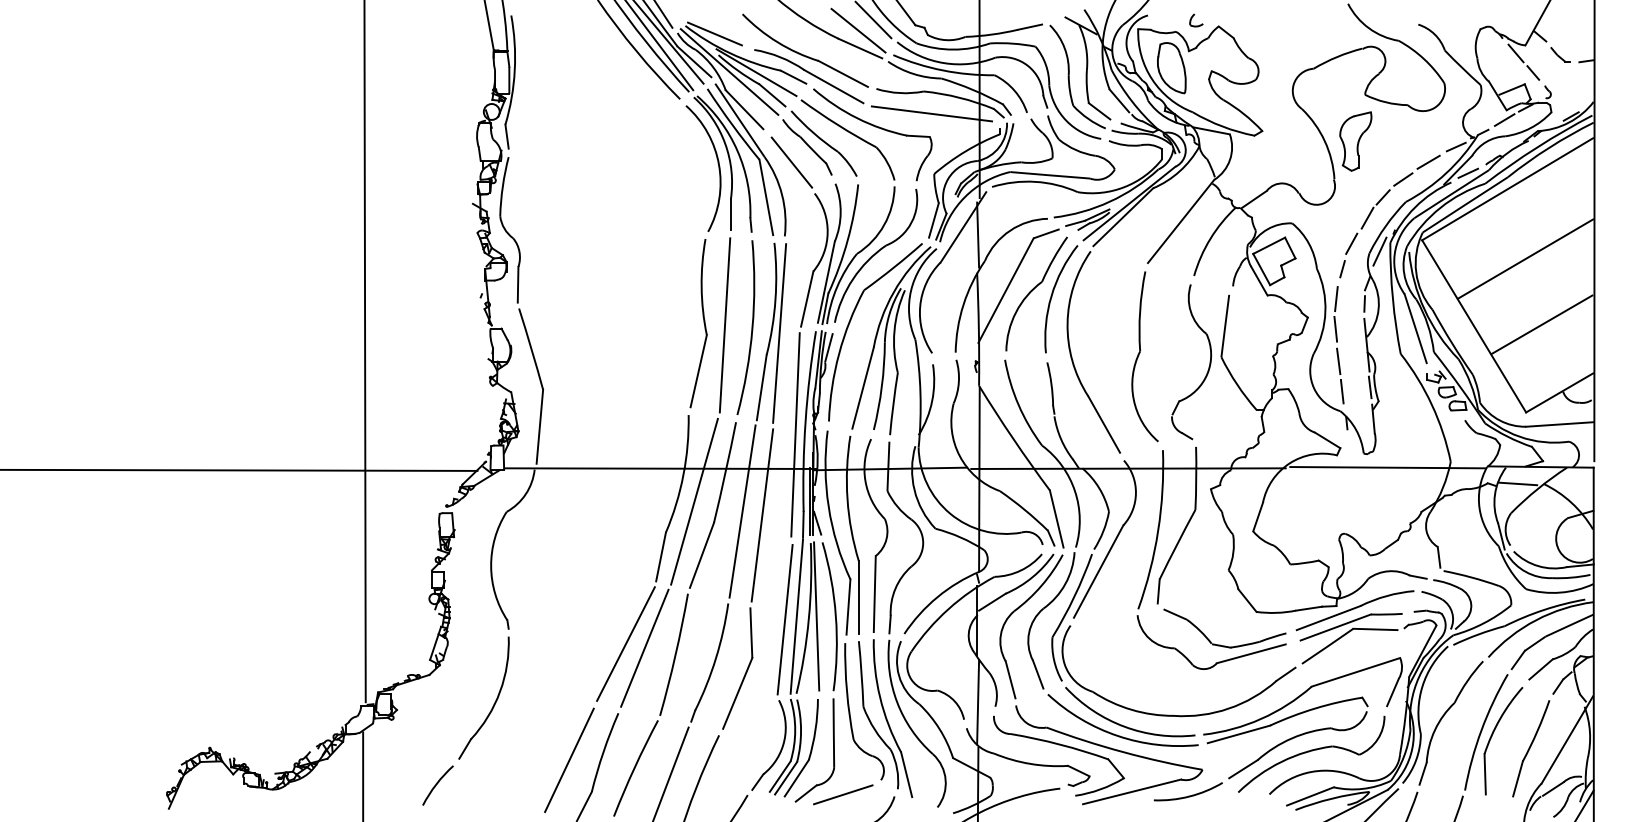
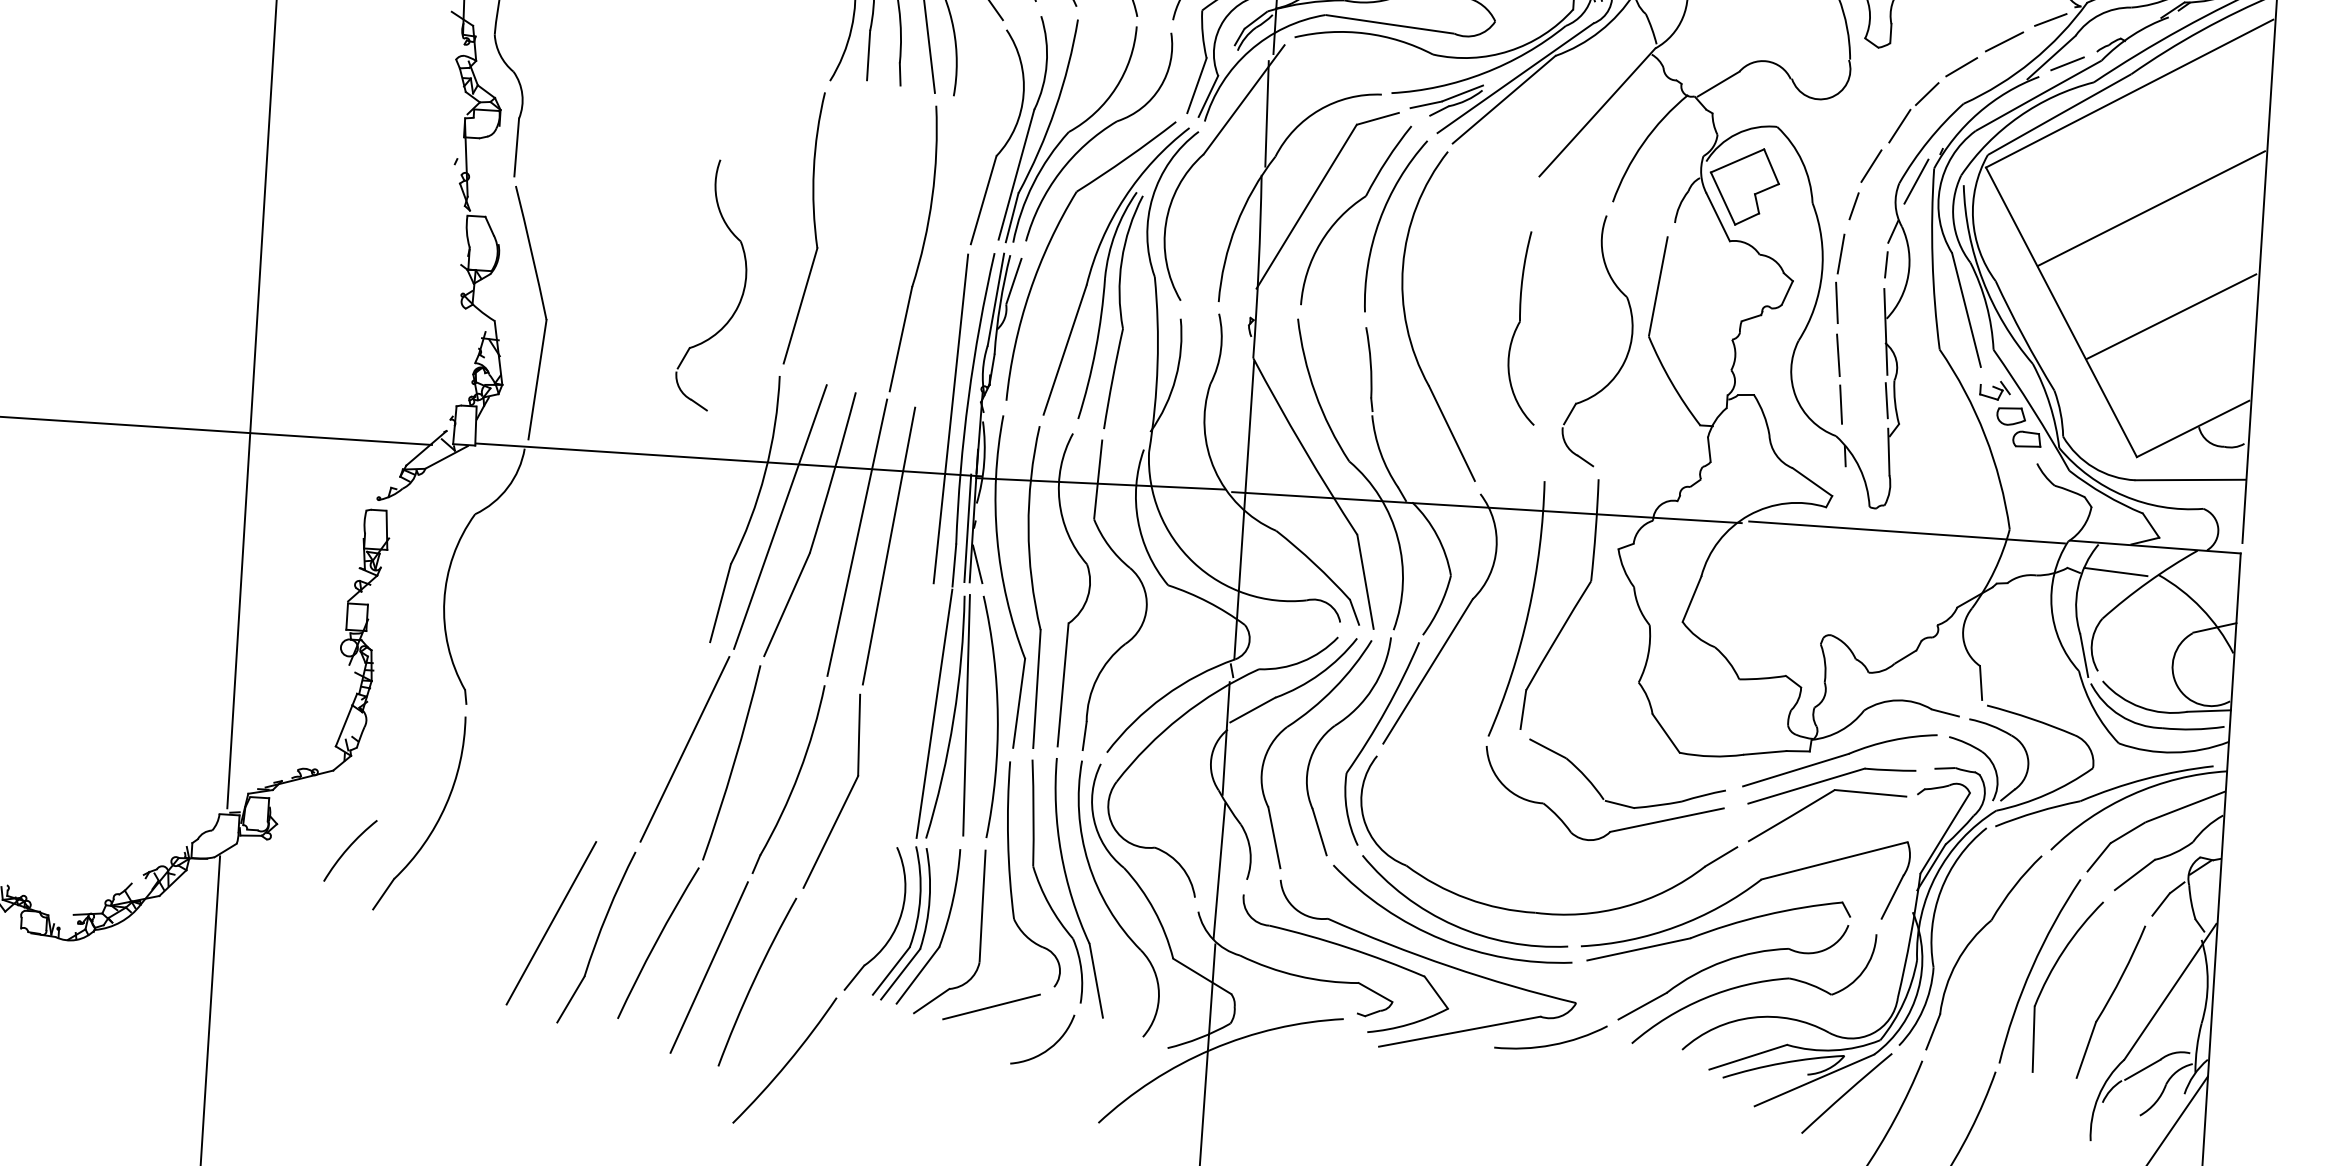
line: (724, 325) -> (846, 234), removed
arc: (751, 327) -> (890, 240), removed
line: (779, 333) -> (935, 253), removed
part: (1144, 356) -> (1524, 327), size x0.7
part: (661, 366) -> (740, 294), added
line: (784, 619) -> (914, 716), removed
line: (625, 643) -> (654, 739), removed
arc: (437, 784) -> (349, 848), moved

